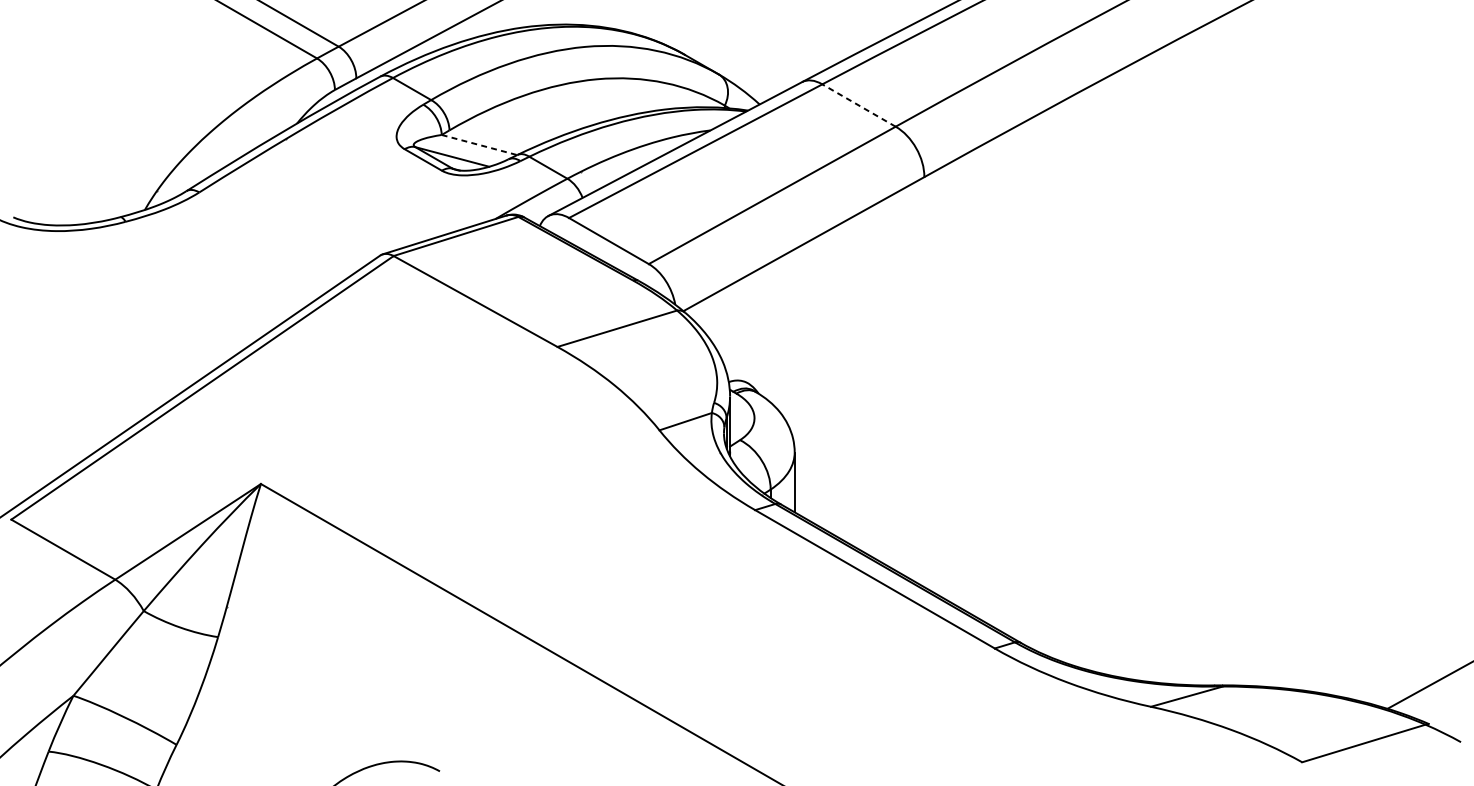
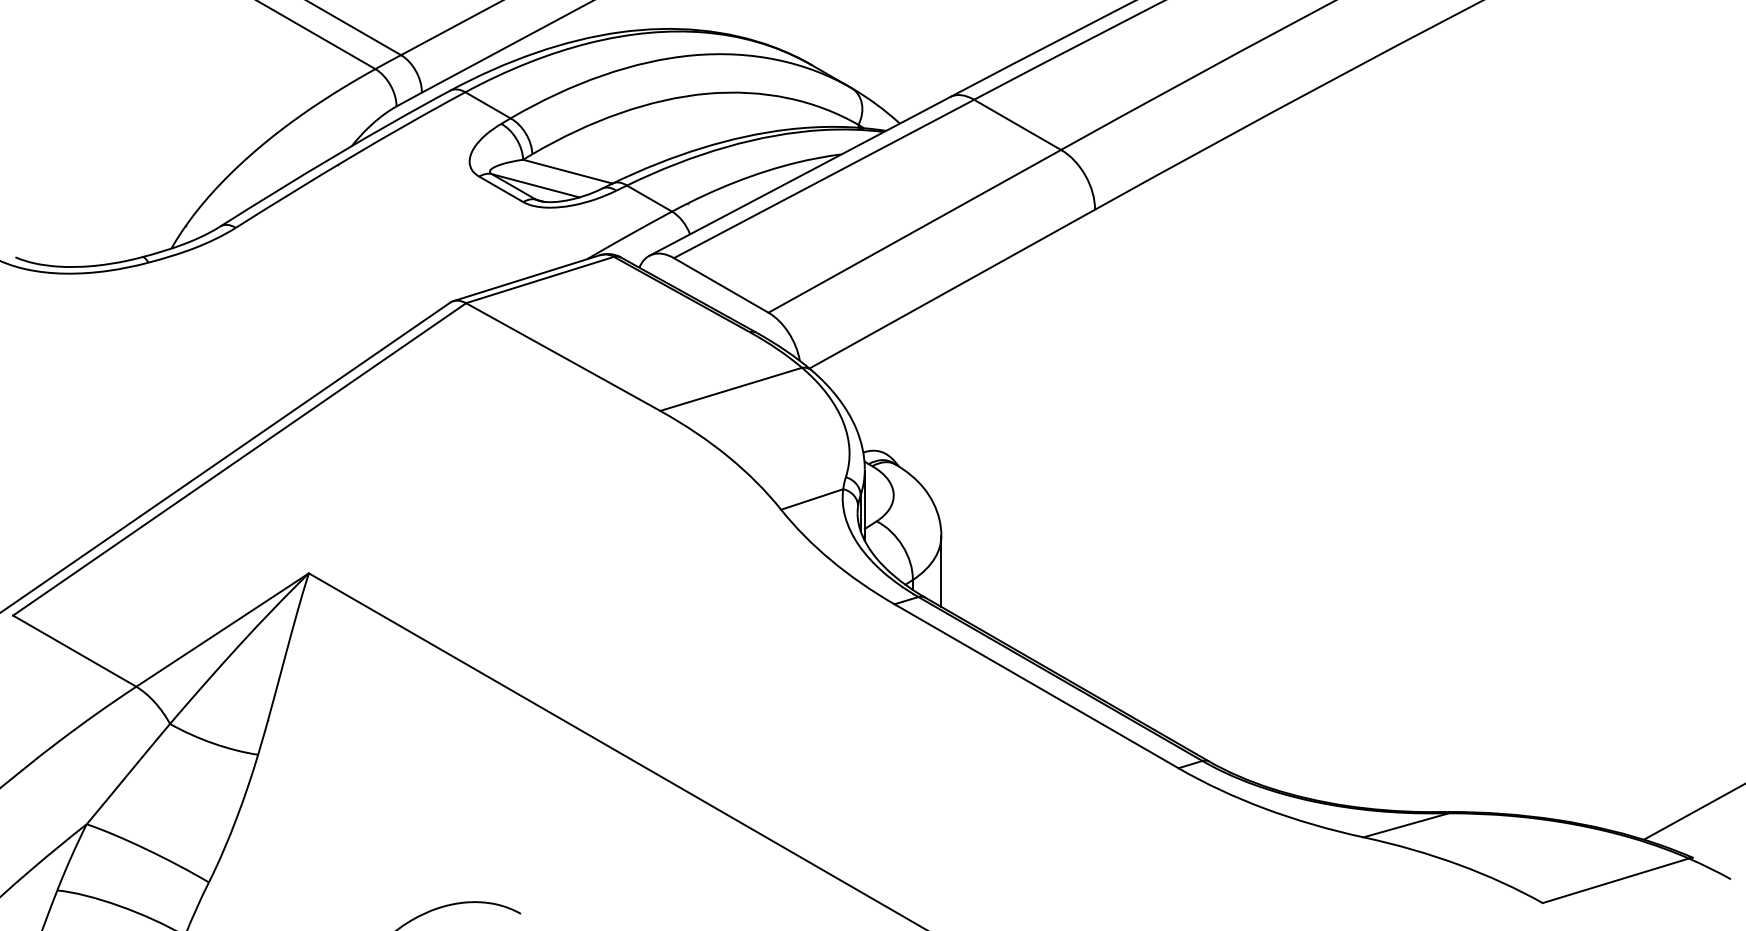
line: (858, 105) -> (1017, 124), dashed -> solid
line: (480, 144) -> (568, 171), dashed -> solid

